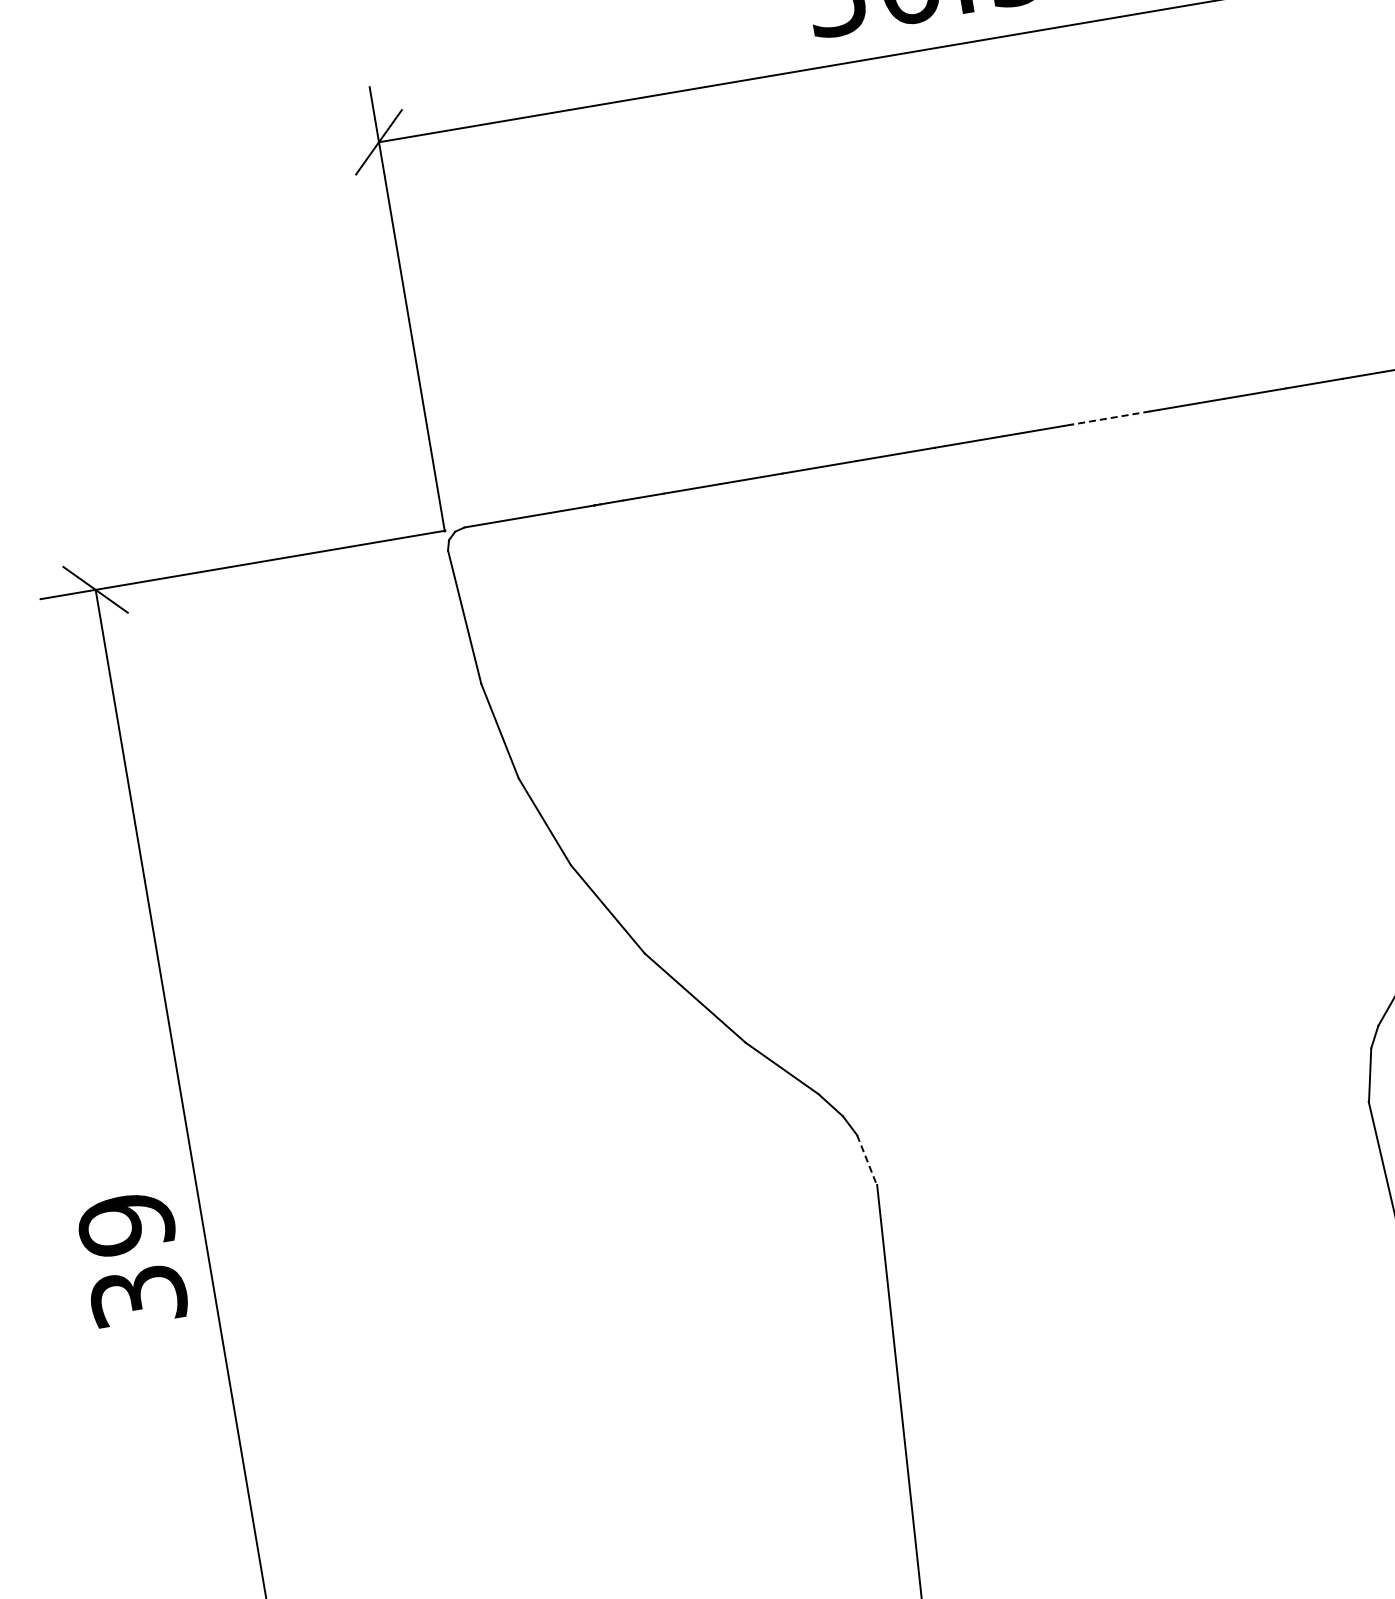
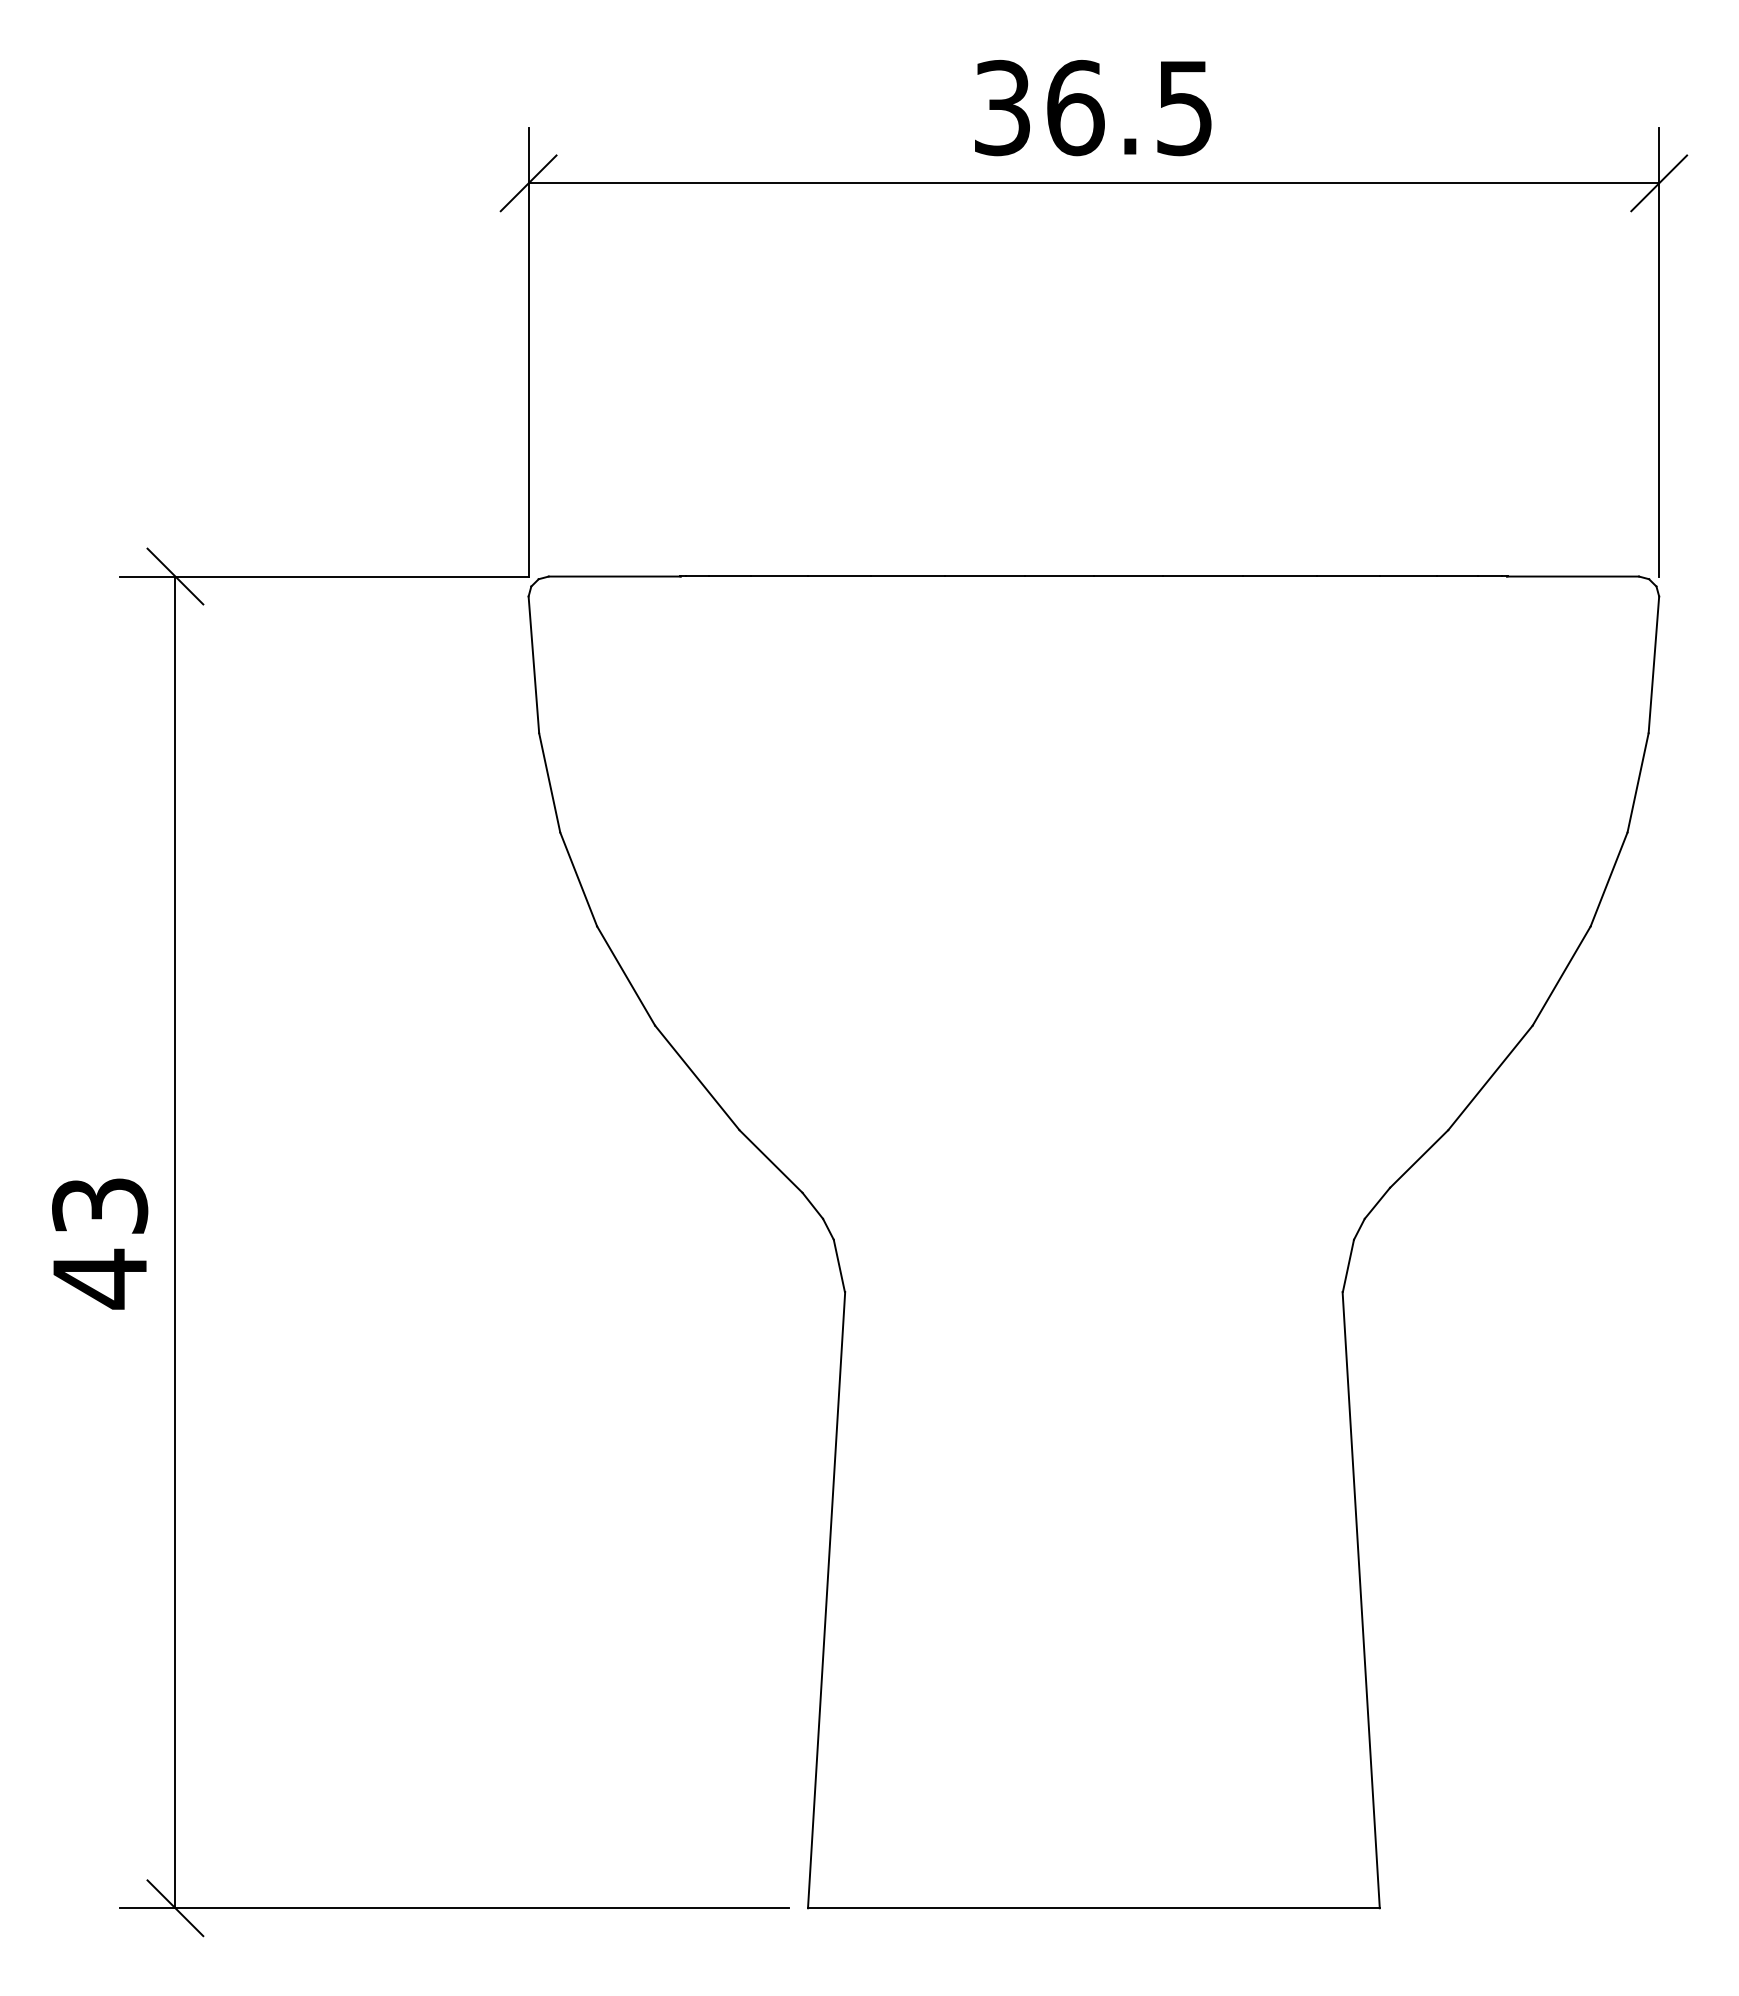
line: (1110, 418) -> (1202, 576), dashed -> solid
line: (867, 1159) -> (839, 1265), dashed -> solid
text: (133, 1261) -> (100, 1243), 39 -> 43

